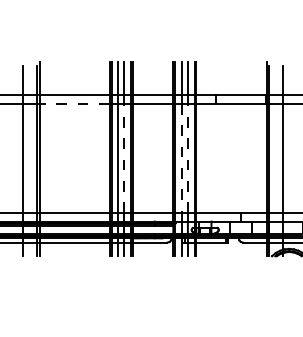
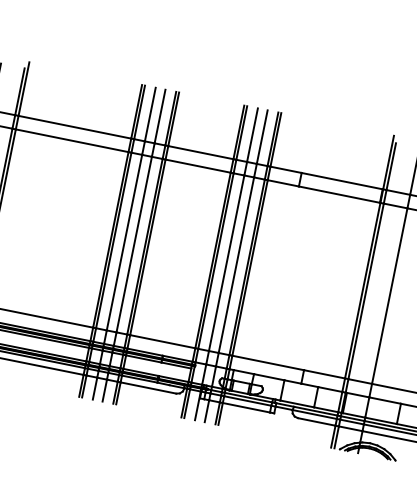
line: (74, 103) -> (72, 140), dashed -> solid
line: (124, 158) -> (134, 244), dashed -> solid
line: (181, 158) -> (226, 263), dashed -> solid
line: (187, 158) -> (235, 265), dashed -> solid

